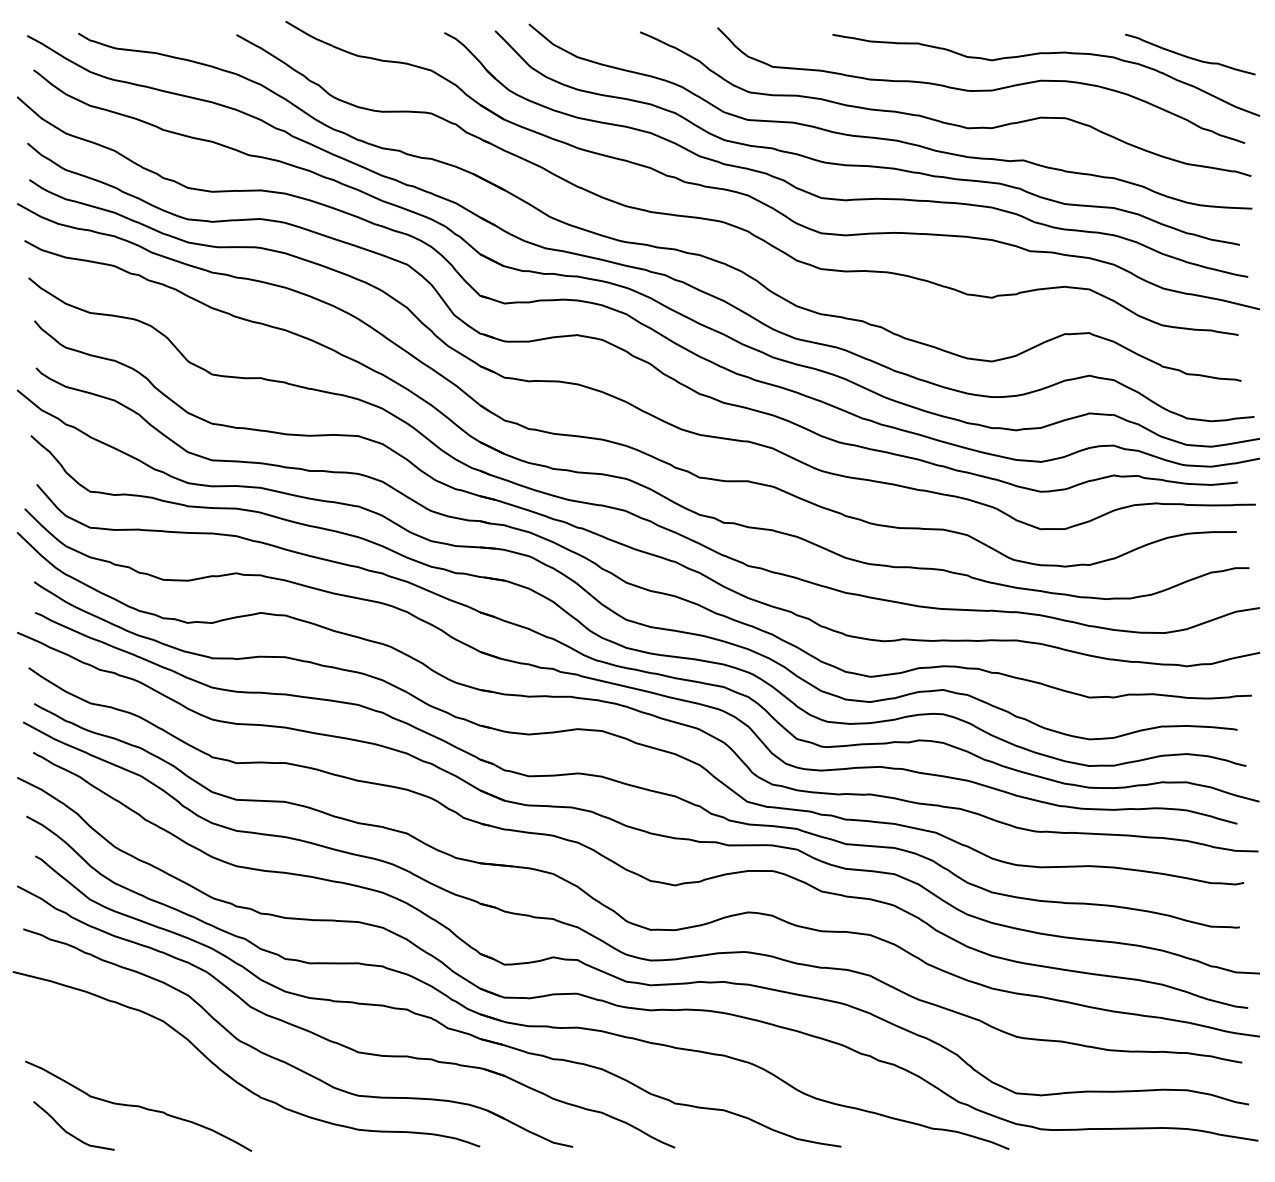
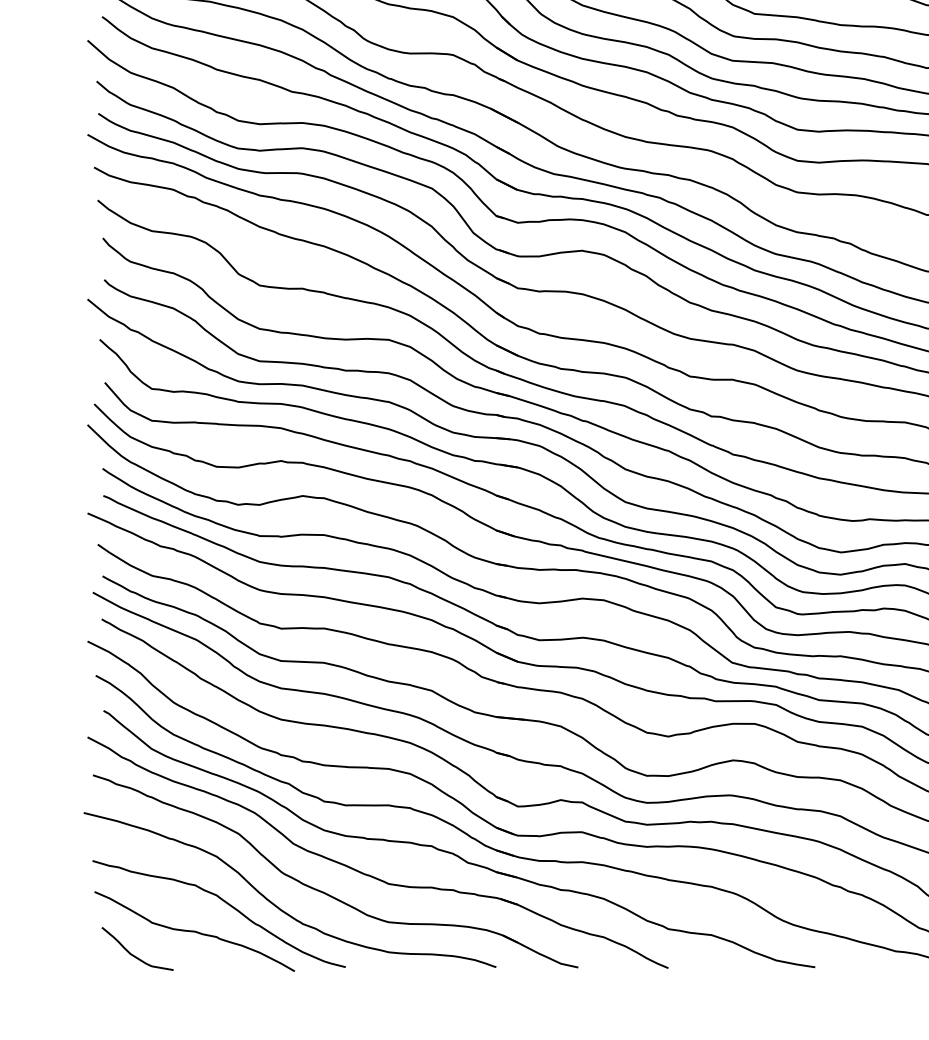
curve: (172, 1073) -> (224, 902), added

